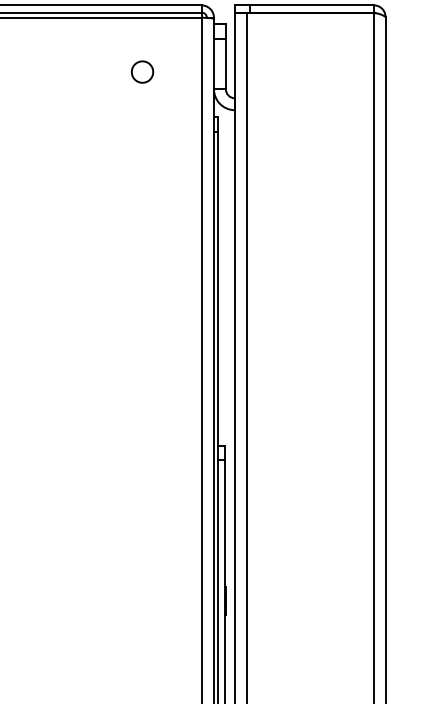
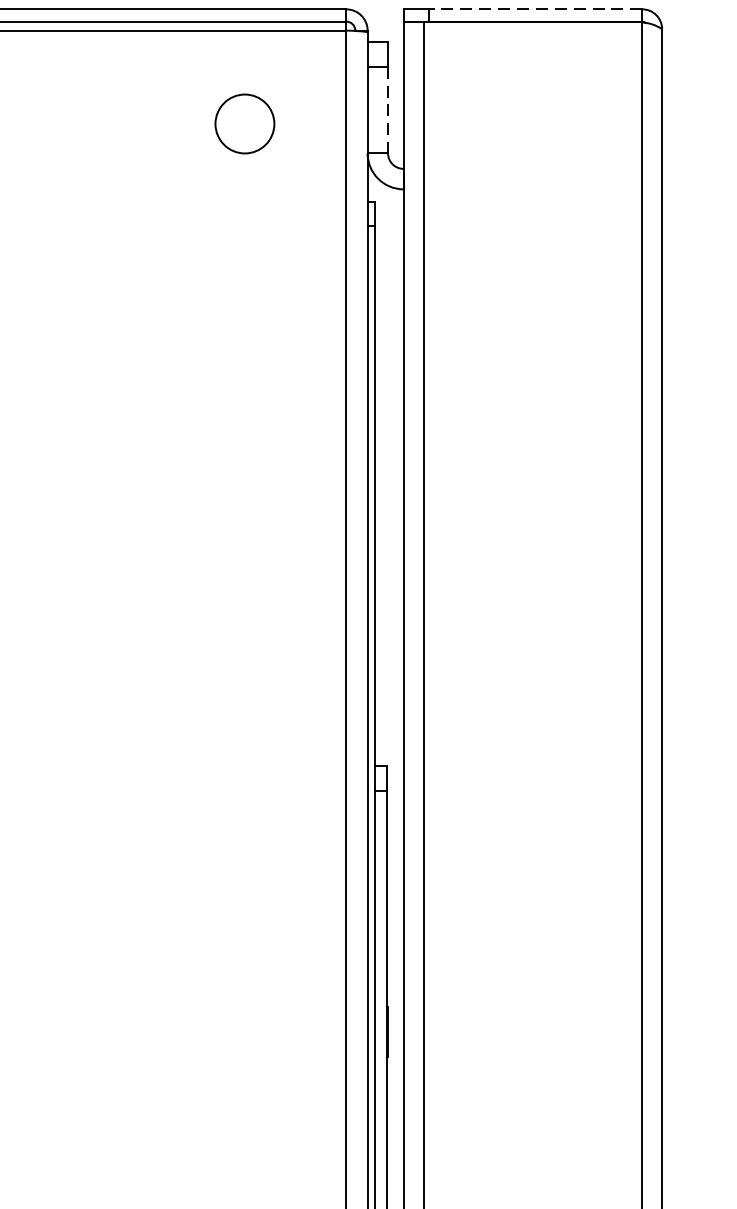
line: (311, 5) -> (535, 9), solid -> dashed
line: (225, 64) -> (387, 110), solid -> dashed
circle: (142, 71) -> (244, 122), size x1.6

